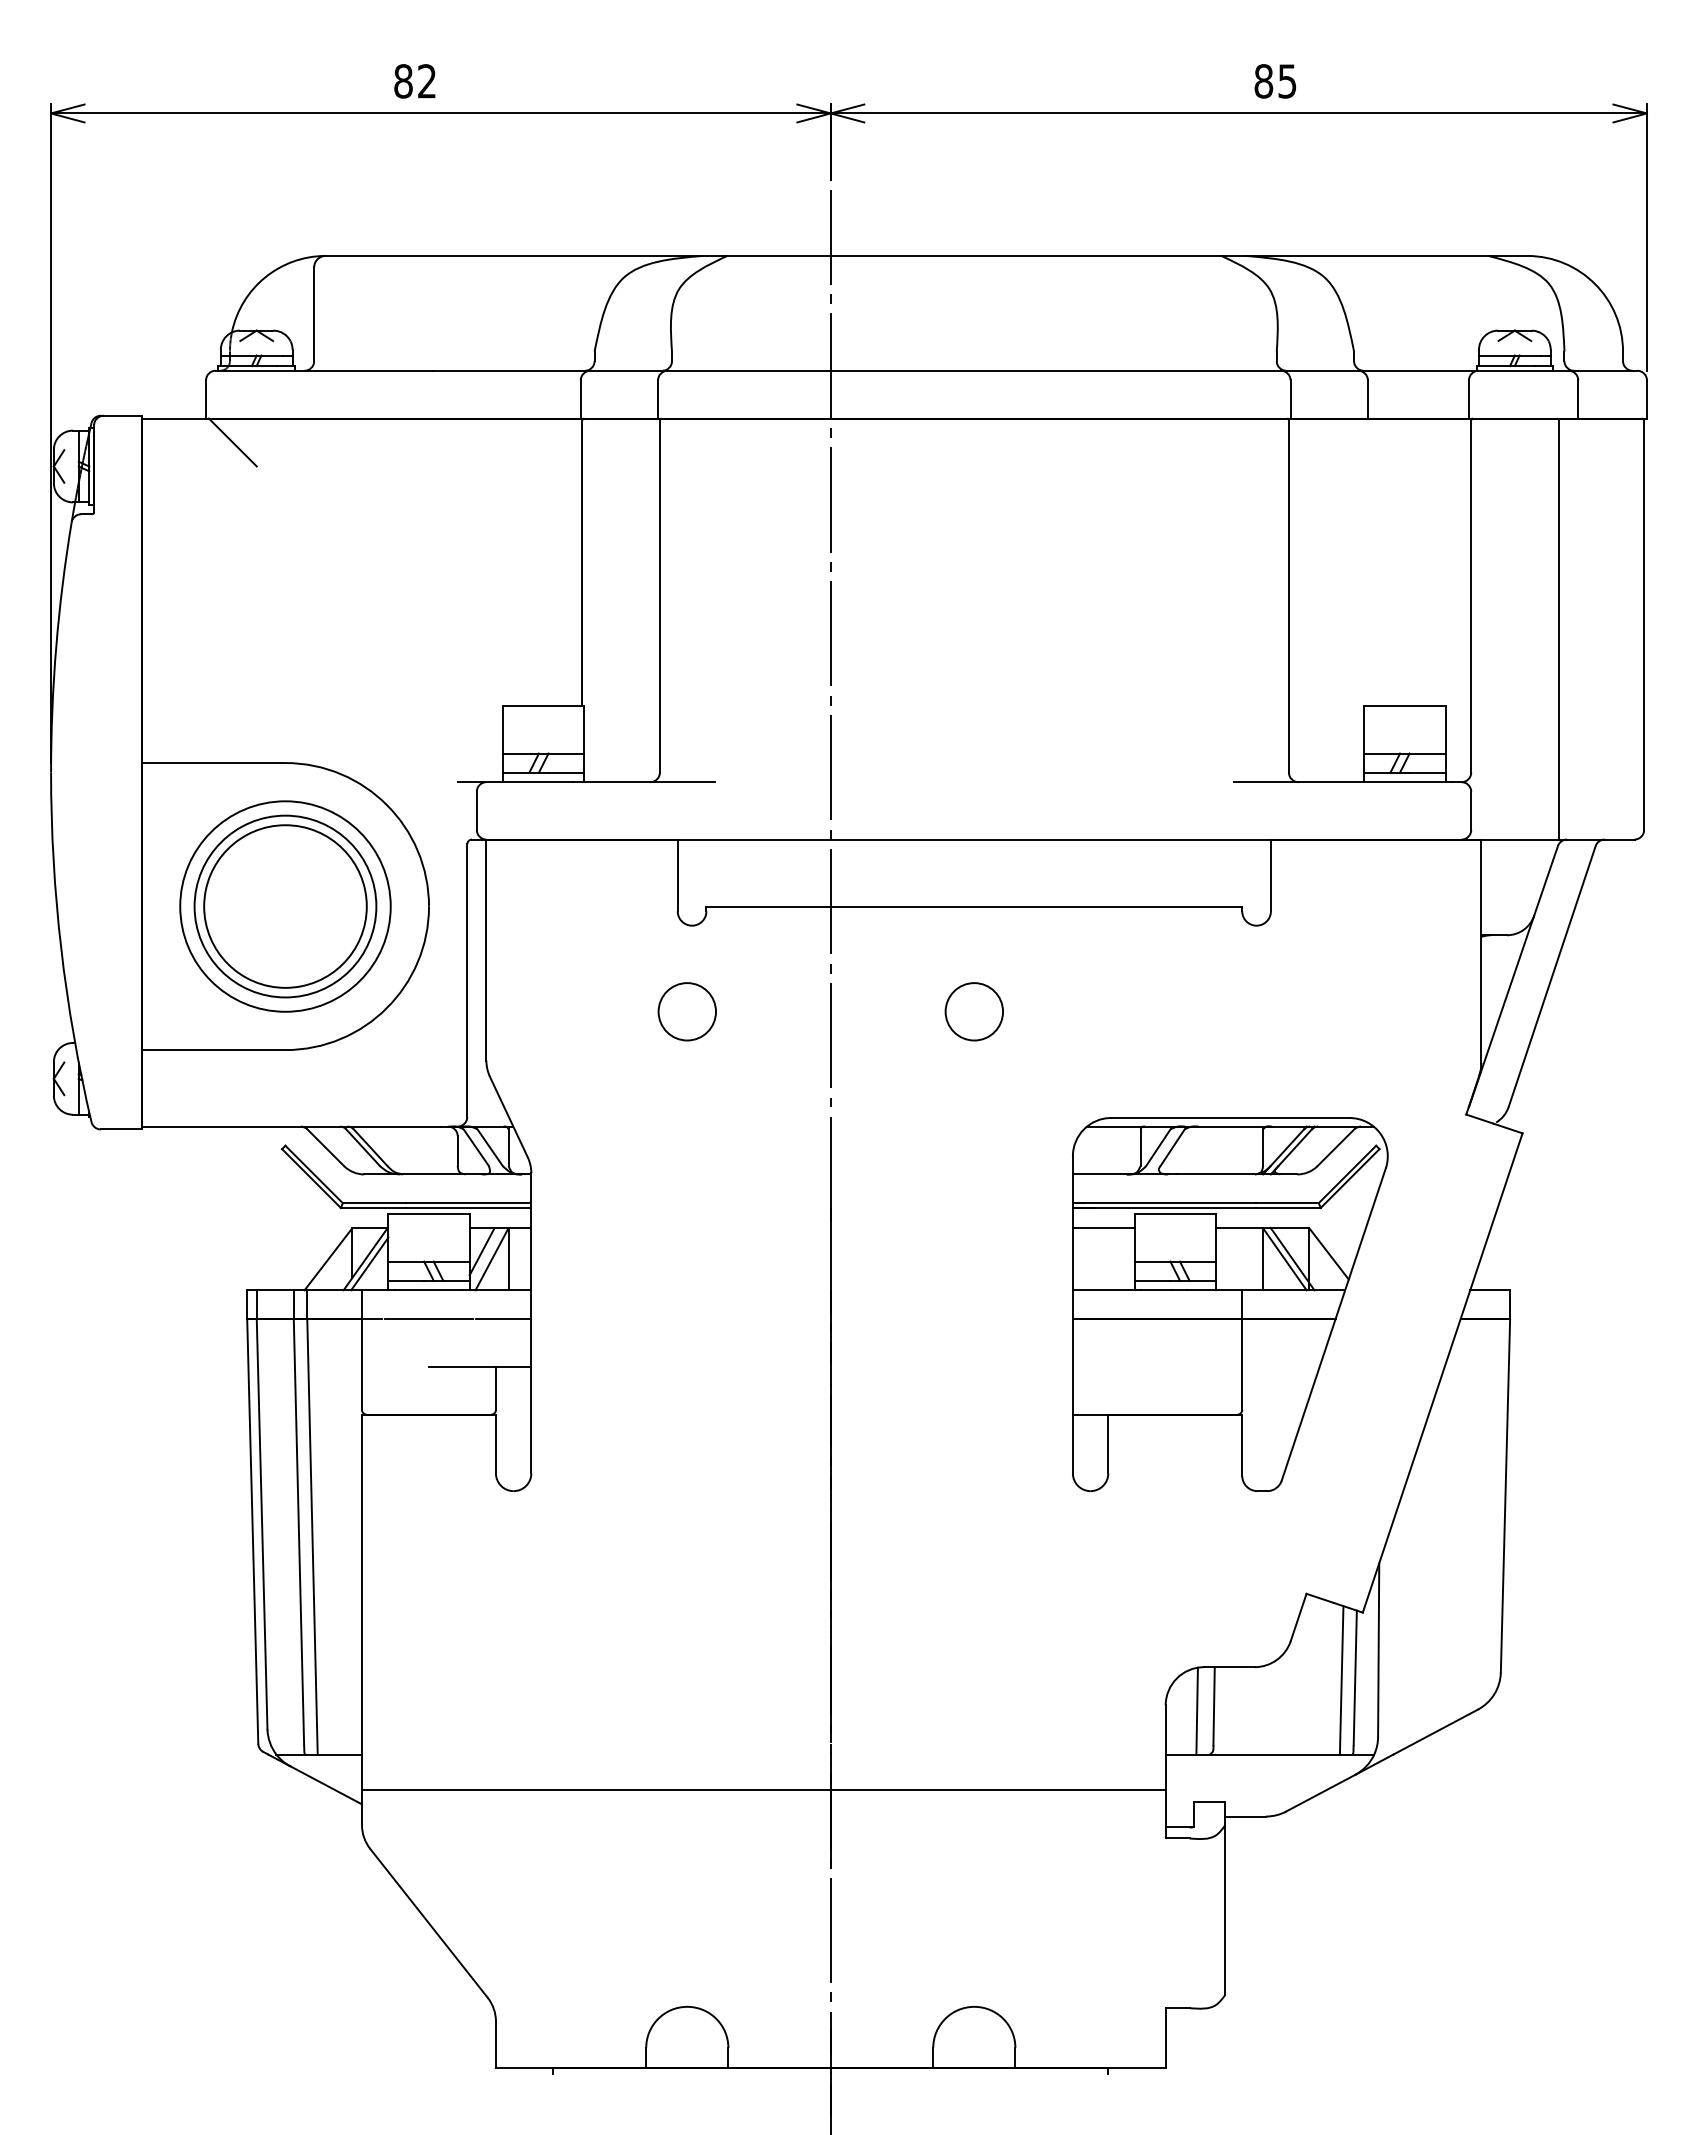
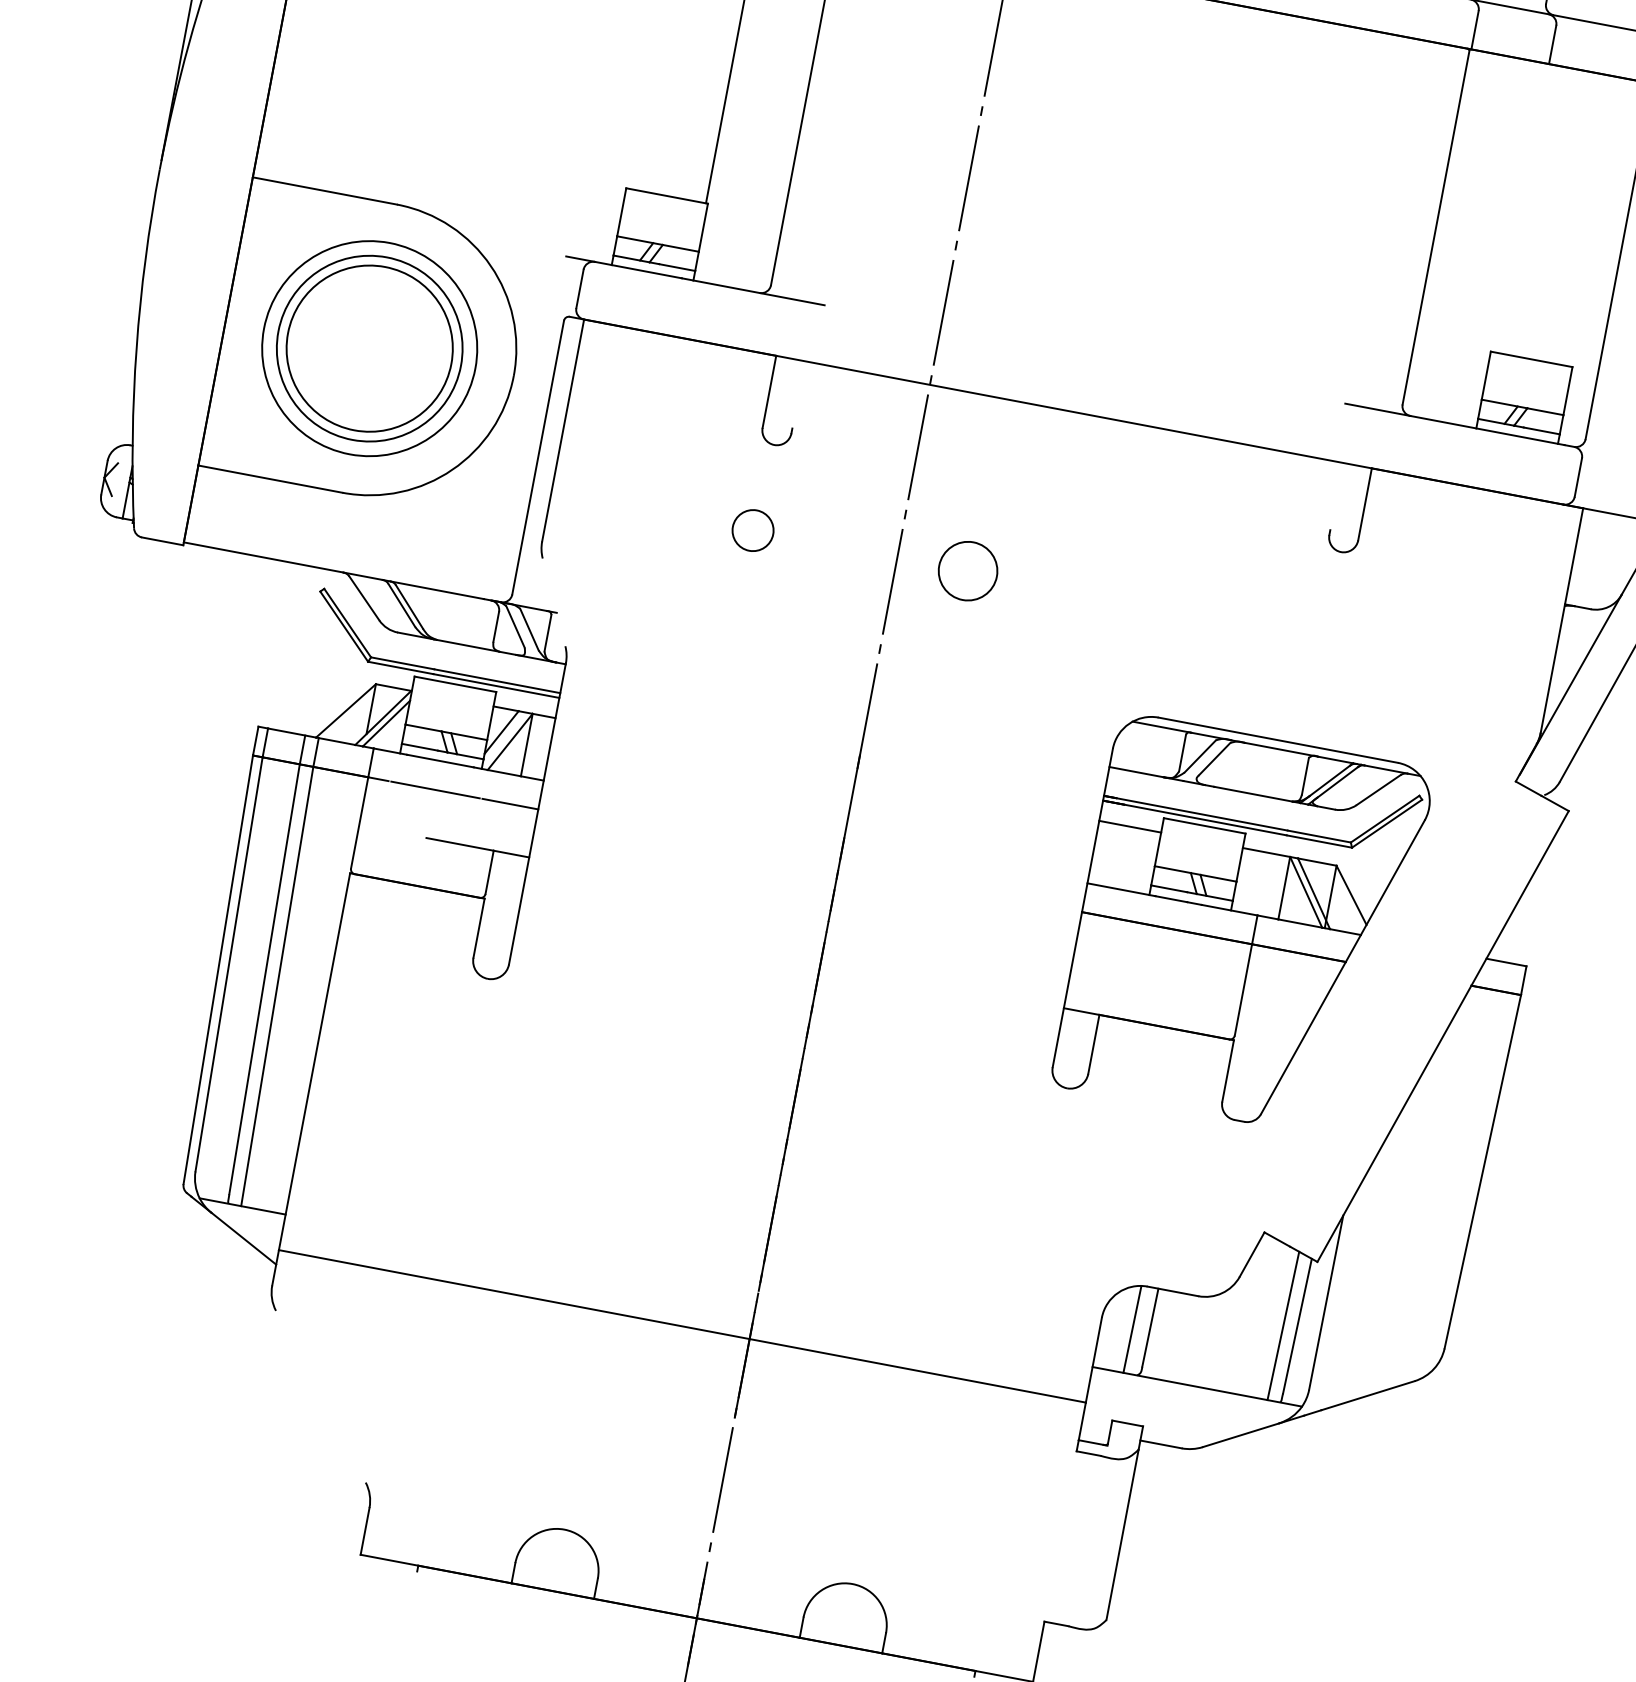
line: (974, 906) -> (1061, 479), removed
circle: (686, 1011) -> (752, 530), size x0.7
circle: (973, 1011) -> (967, 570), moved
line: (508, 1116) -> (553, 601), removed
line: (428, 1922) -> (320, 1395), removed

